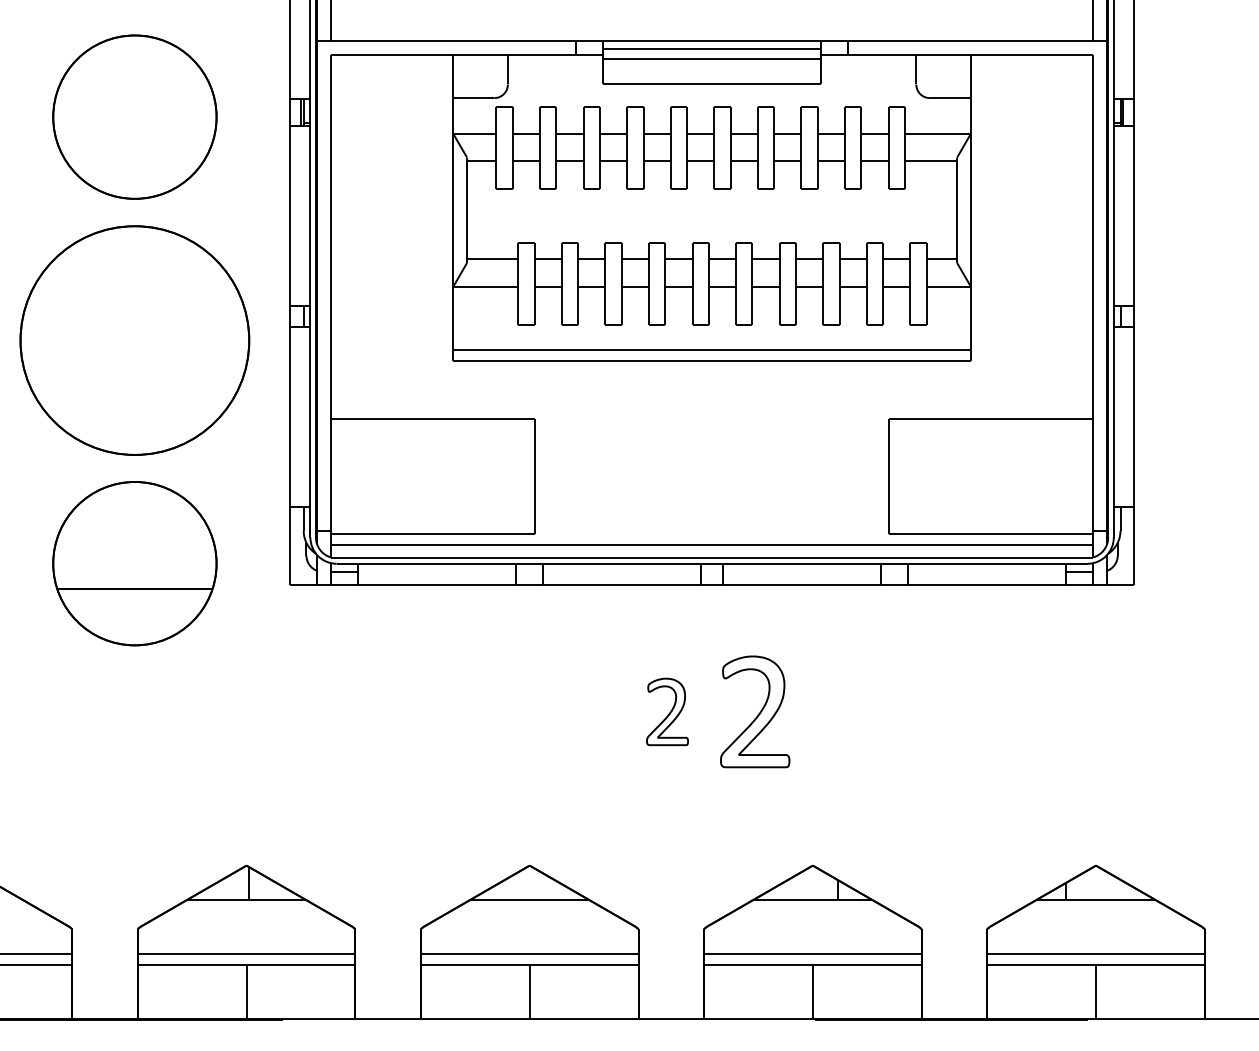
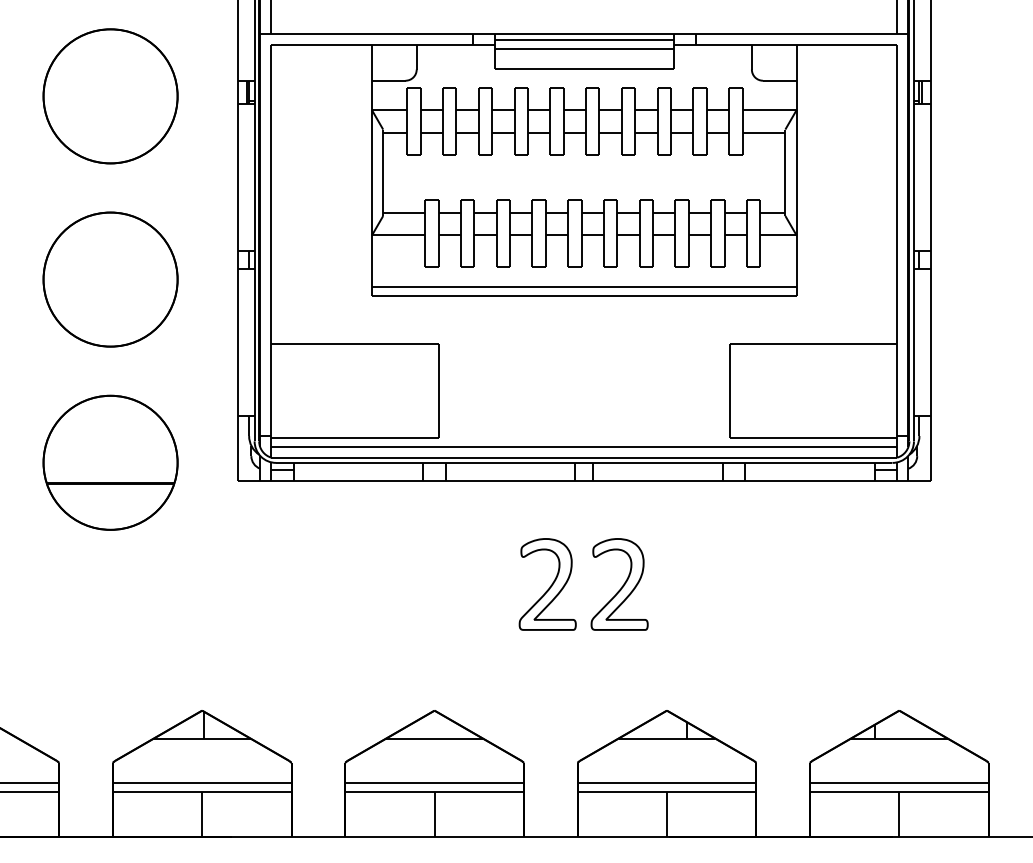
part: (134, 339) -> (110, 278), size x0.71
part: (667, 711) -> (547, 584), size x1.67

